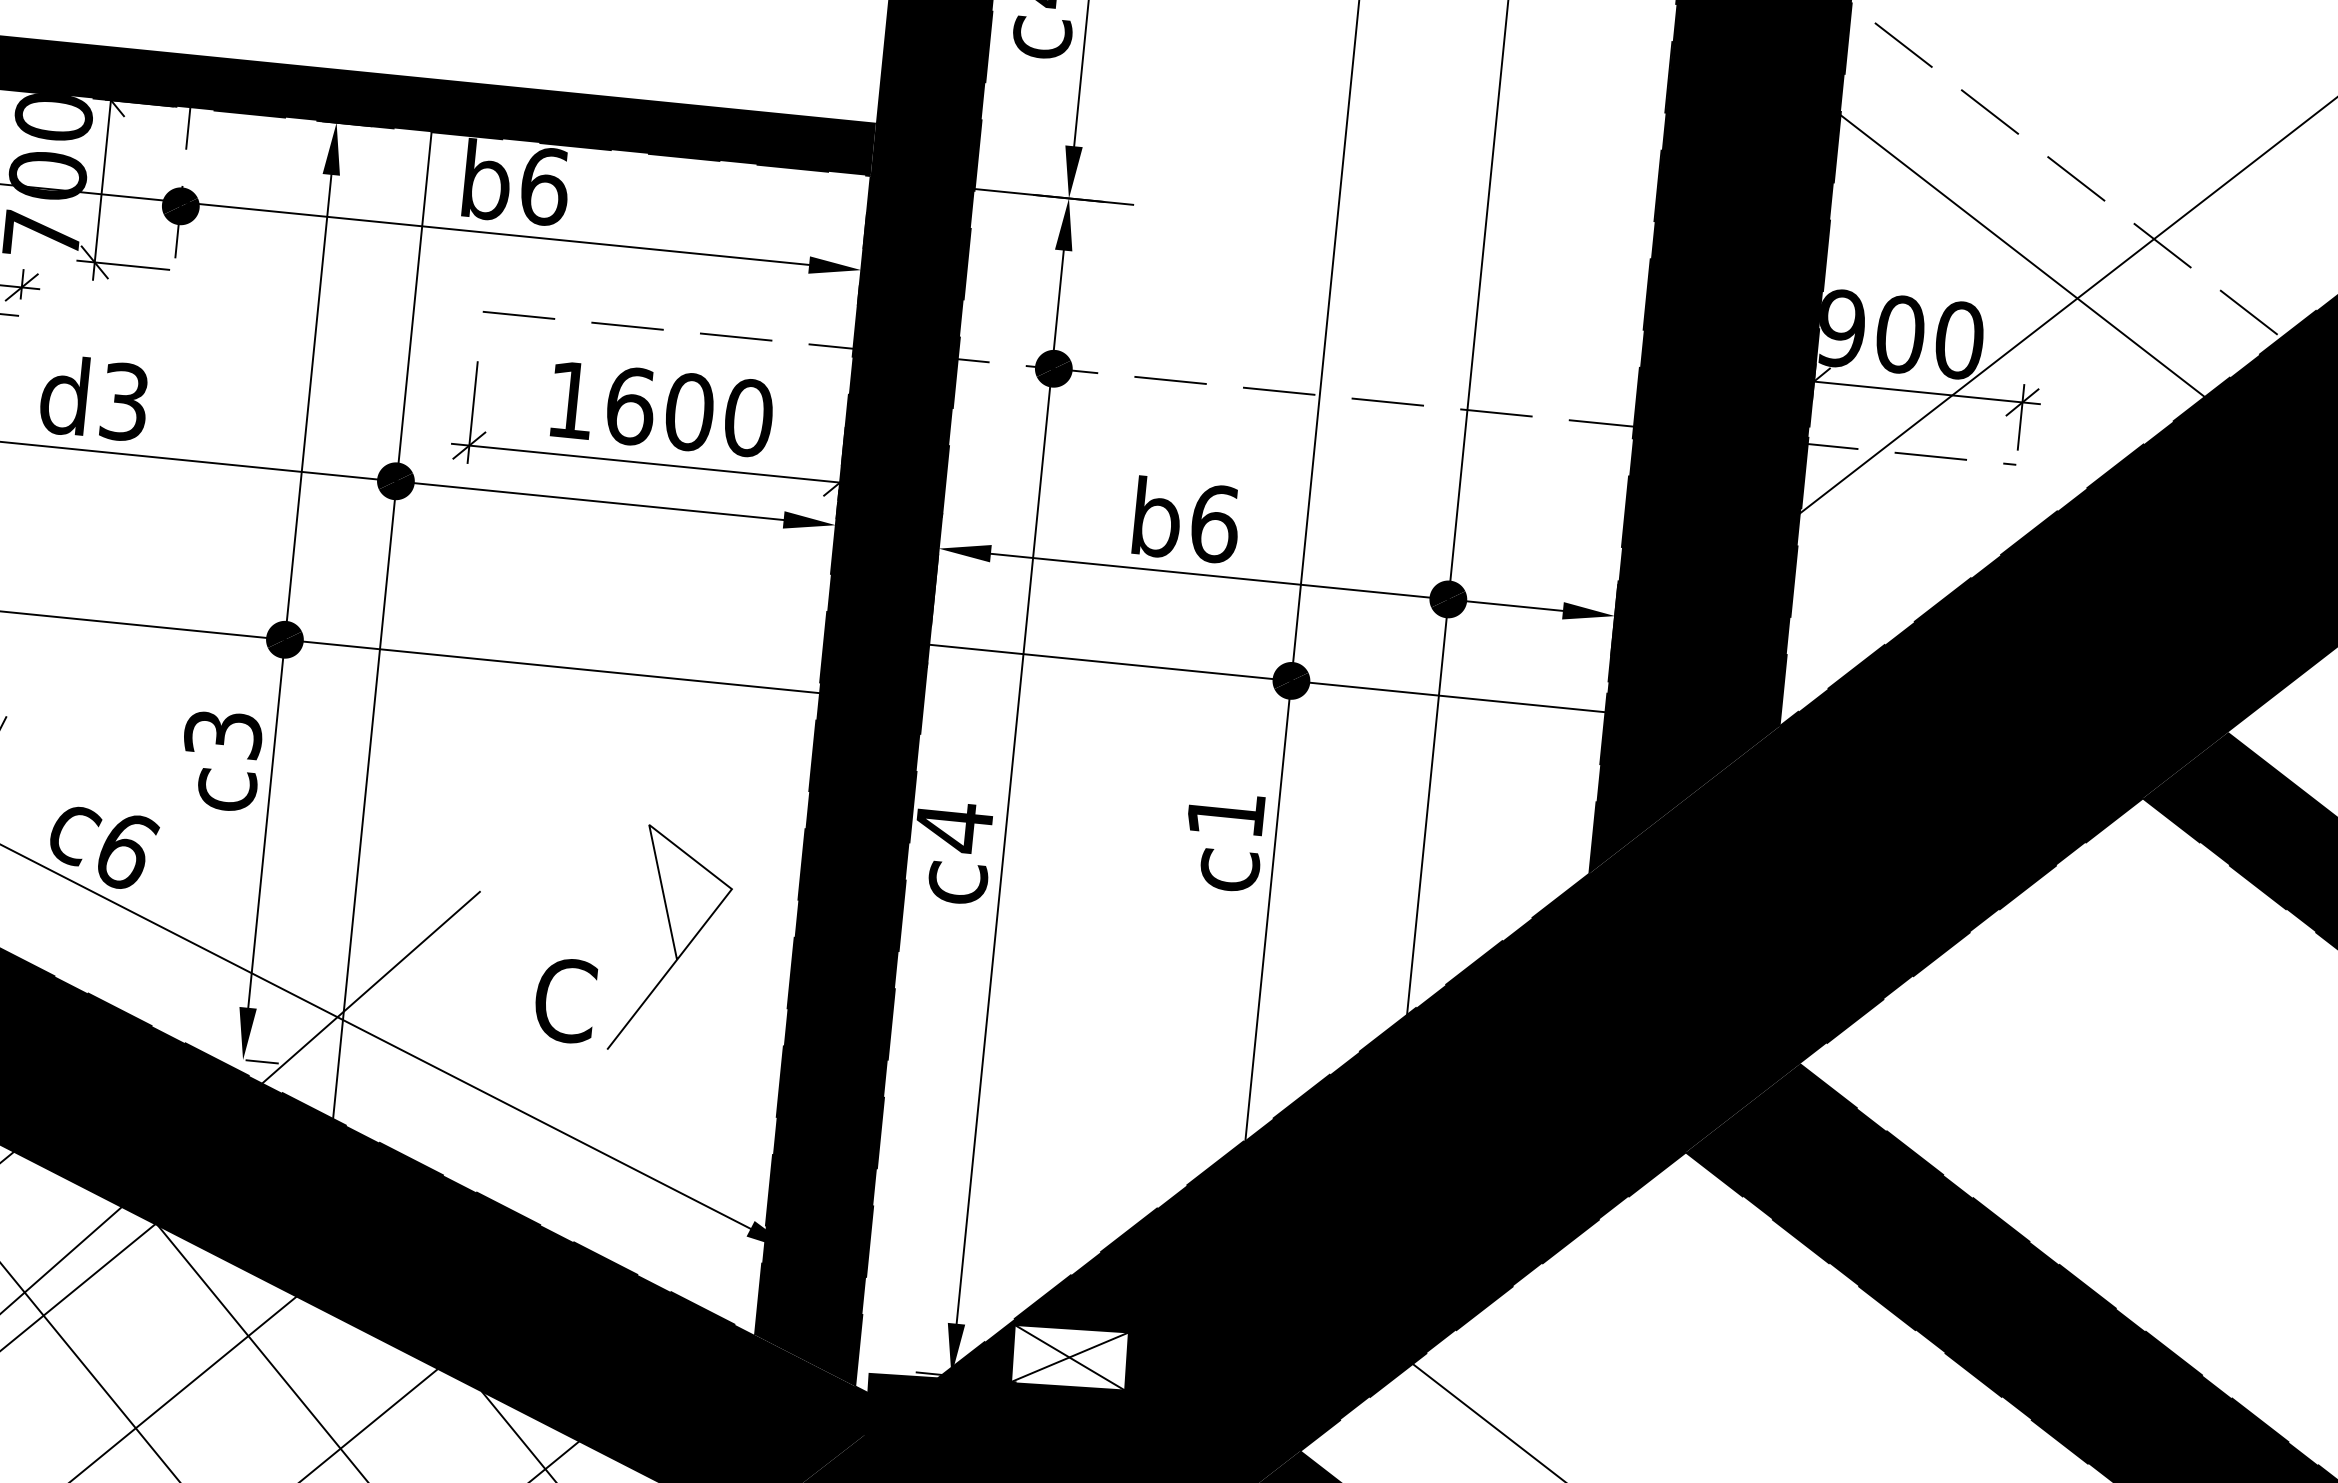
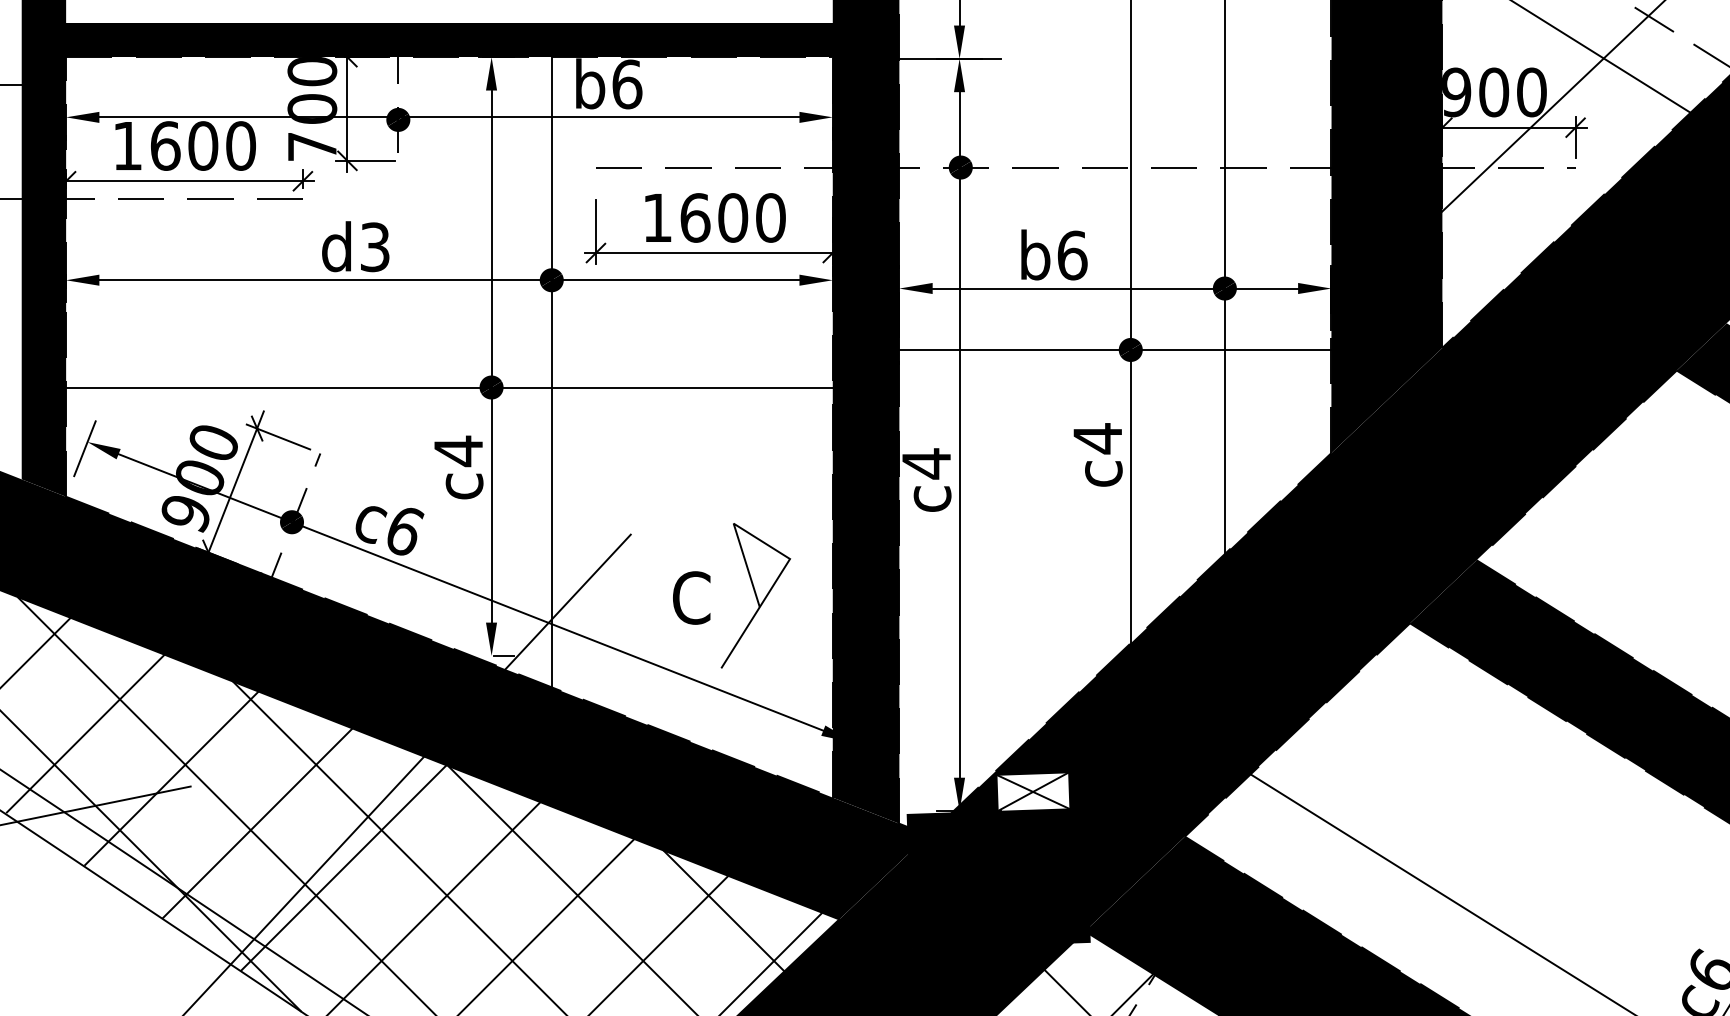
text: (223, 734) -> (458, 451), c3 -> c4
text: (1225, 814) -> (1097, 438), c1 -> c4
line: (672, 940) -> (755, 595), moved

